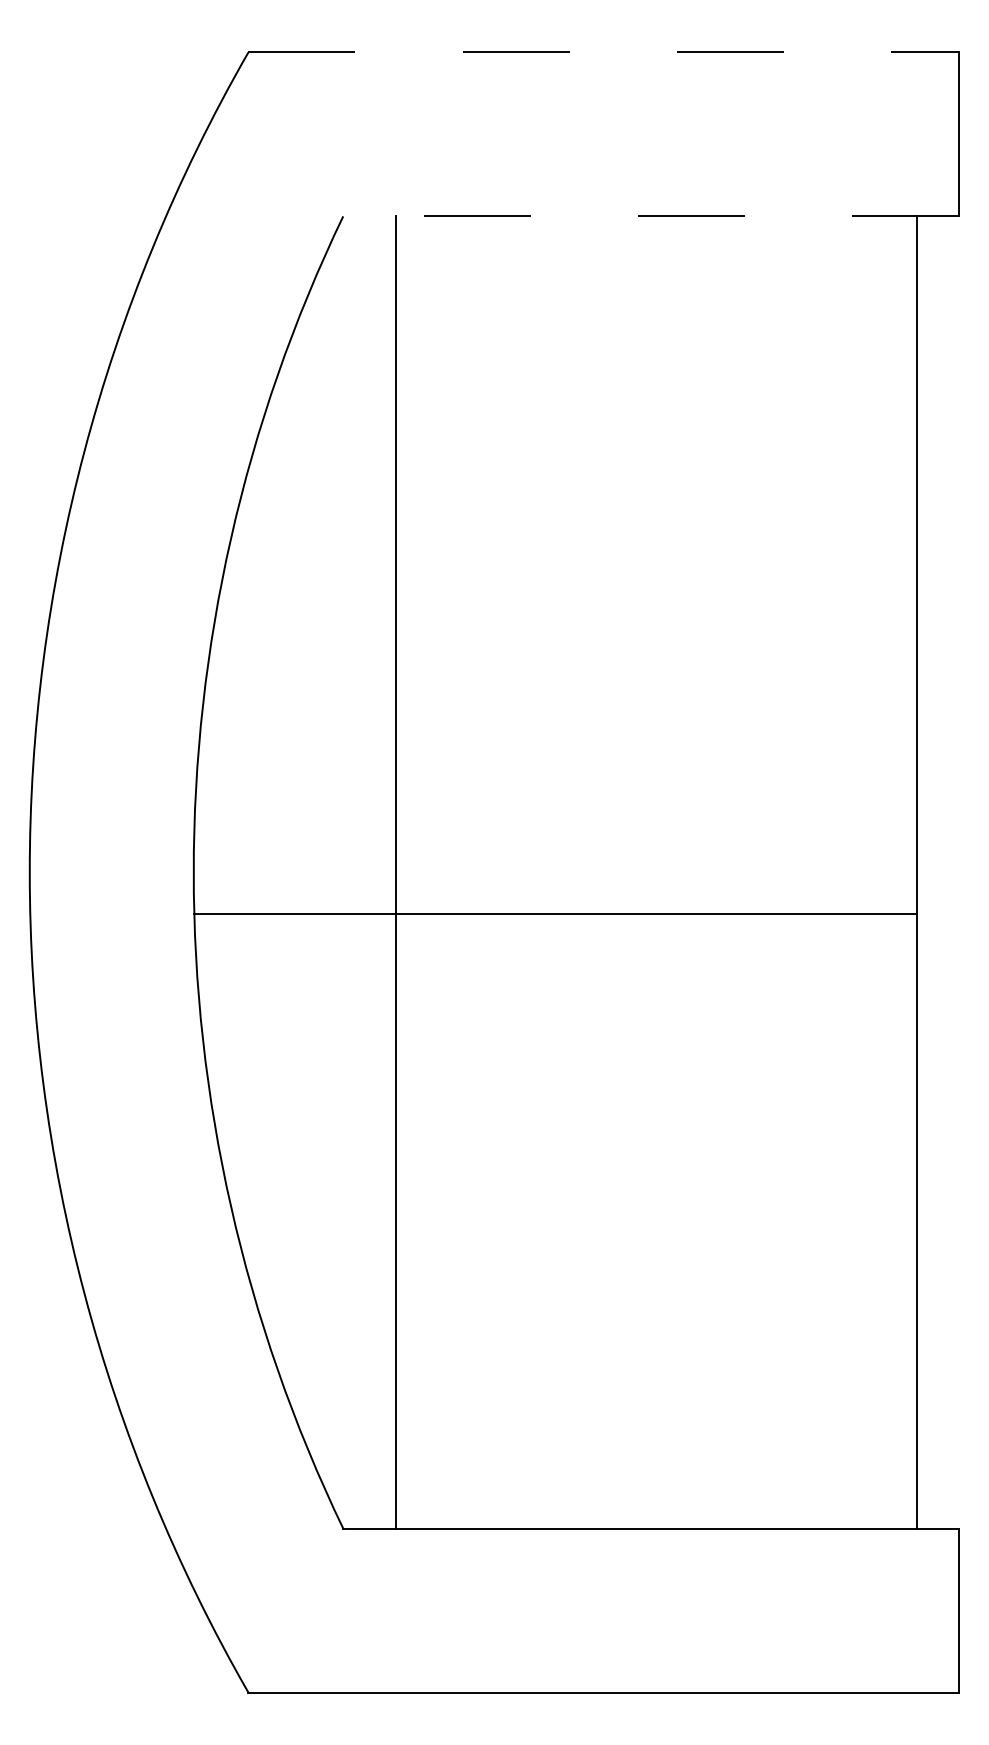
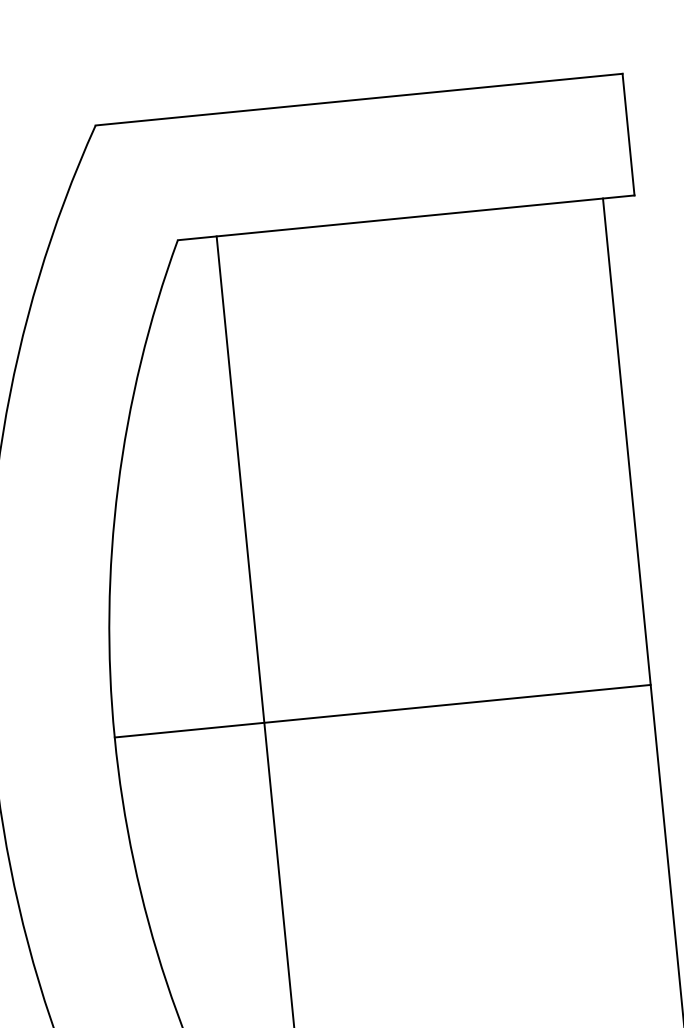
line: (604, 52) -> (359, 99), dashed -> solid
line: (651, 216) -> (406, 217), dashed -> solid
line: (554, 914) -> (382, 711), moved

